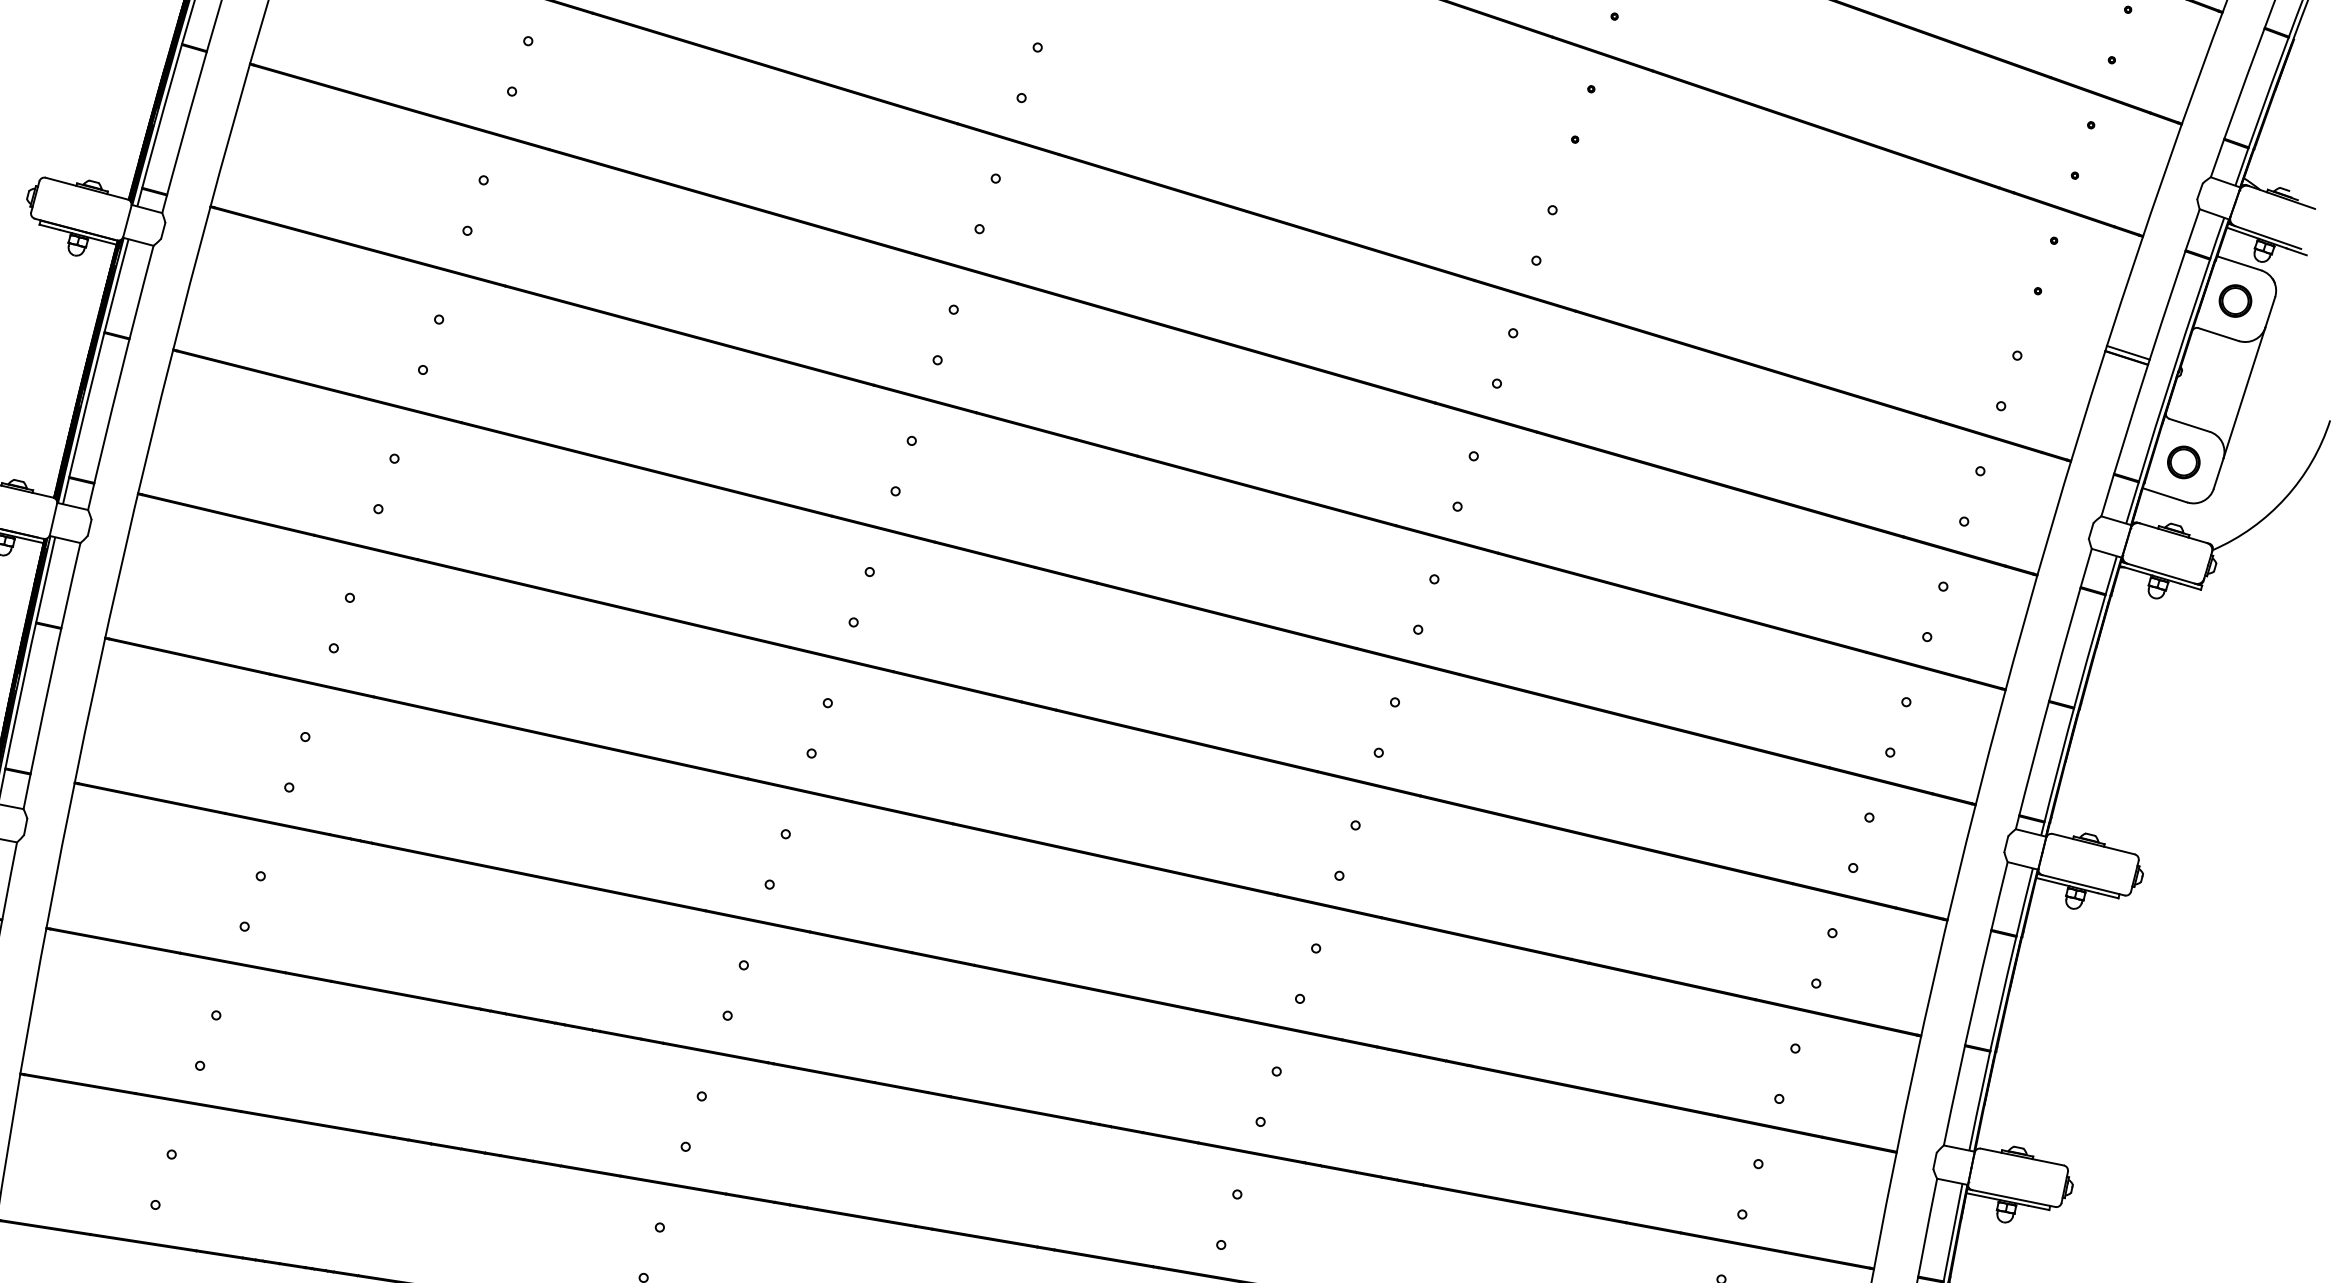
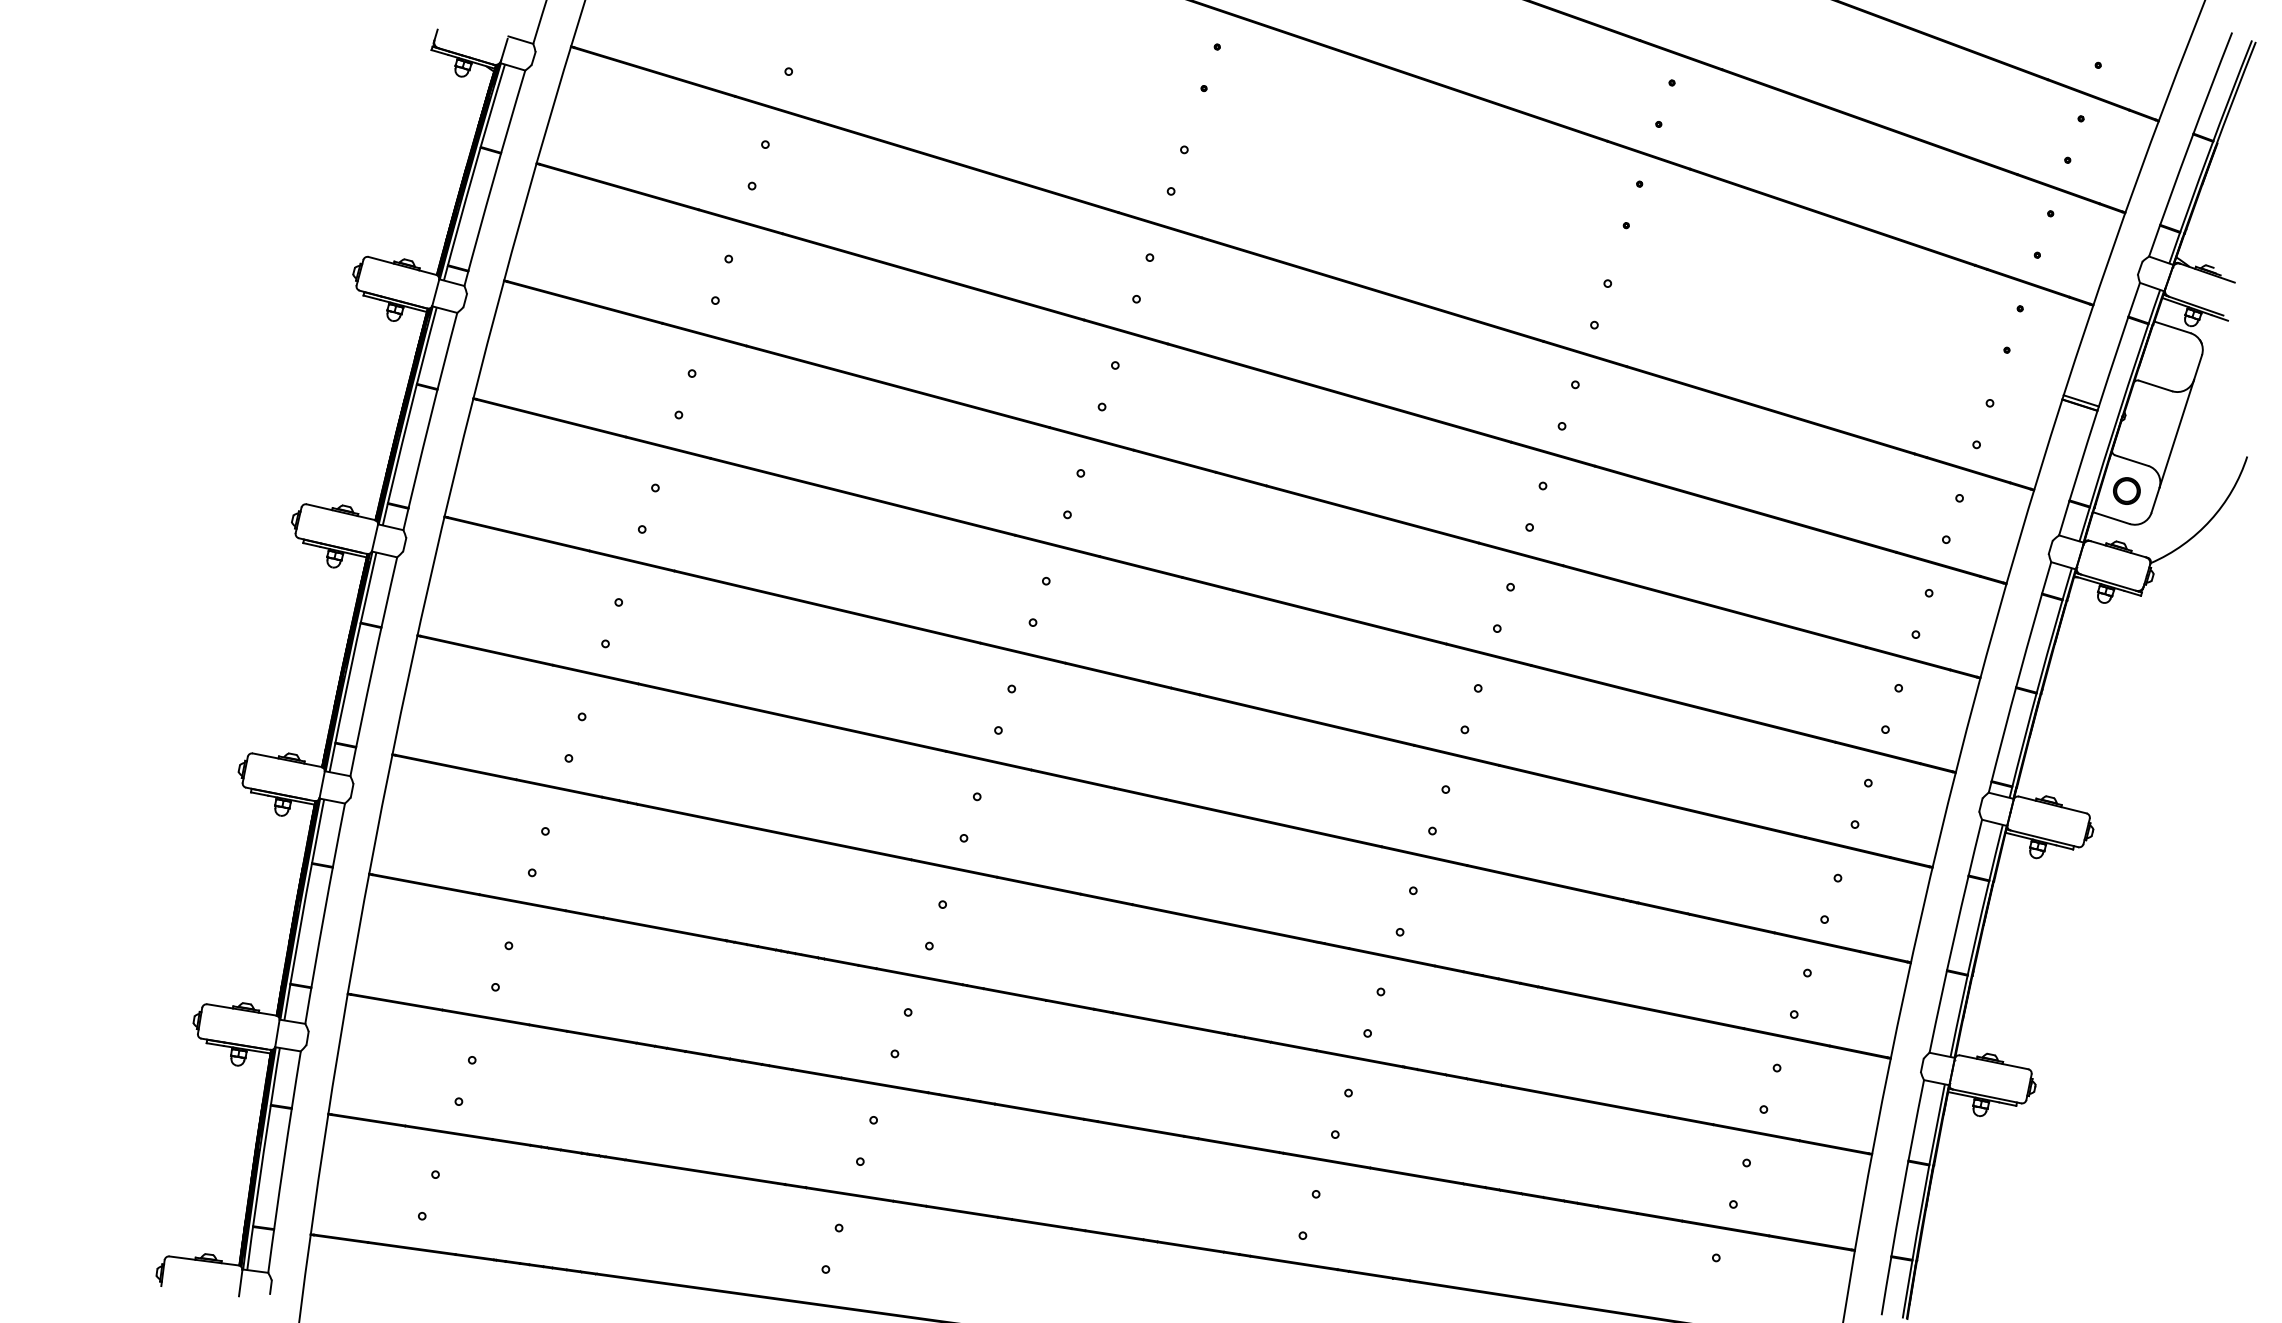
part: (2235, 301) -> (2169, 358), removed

